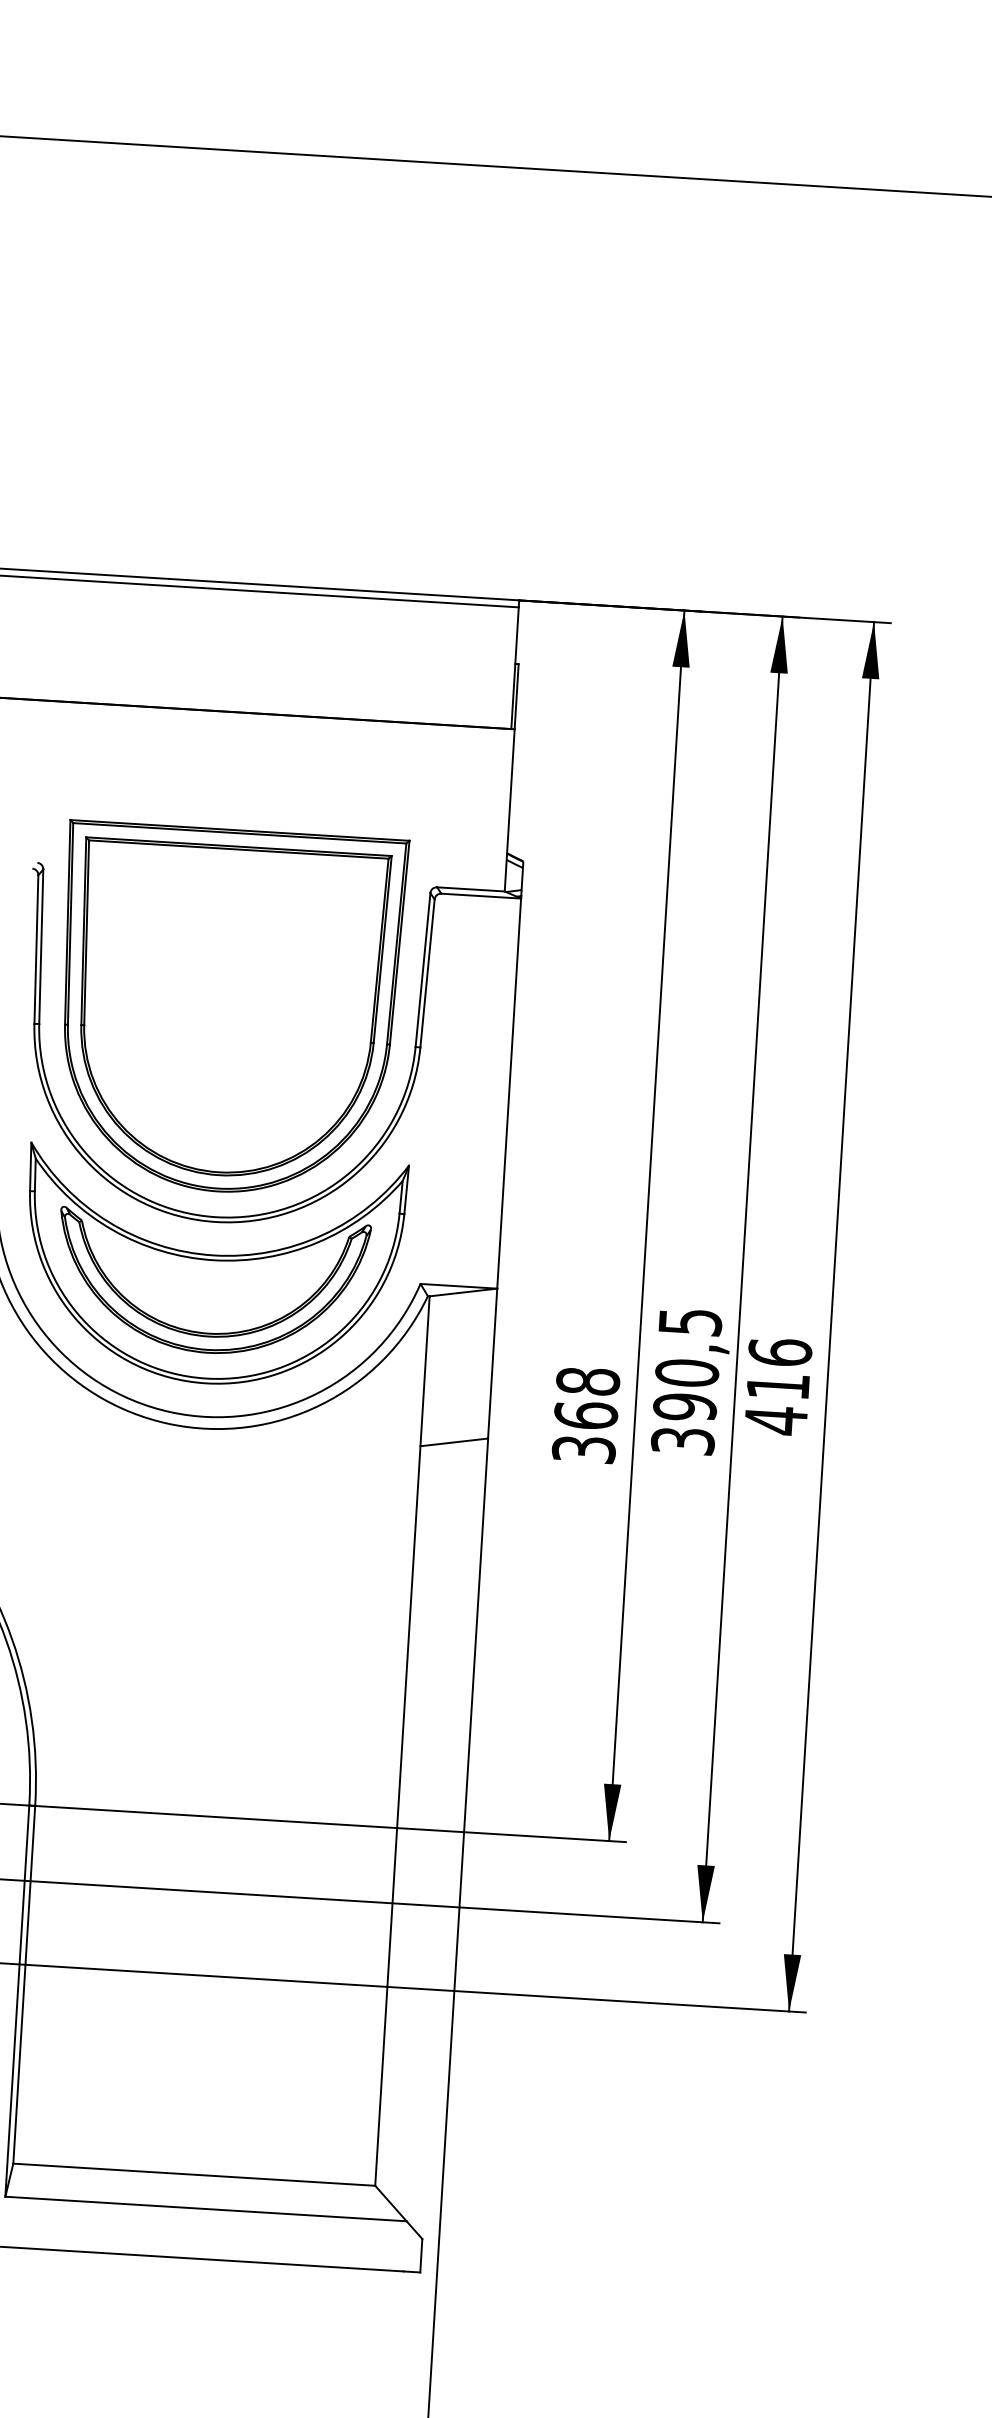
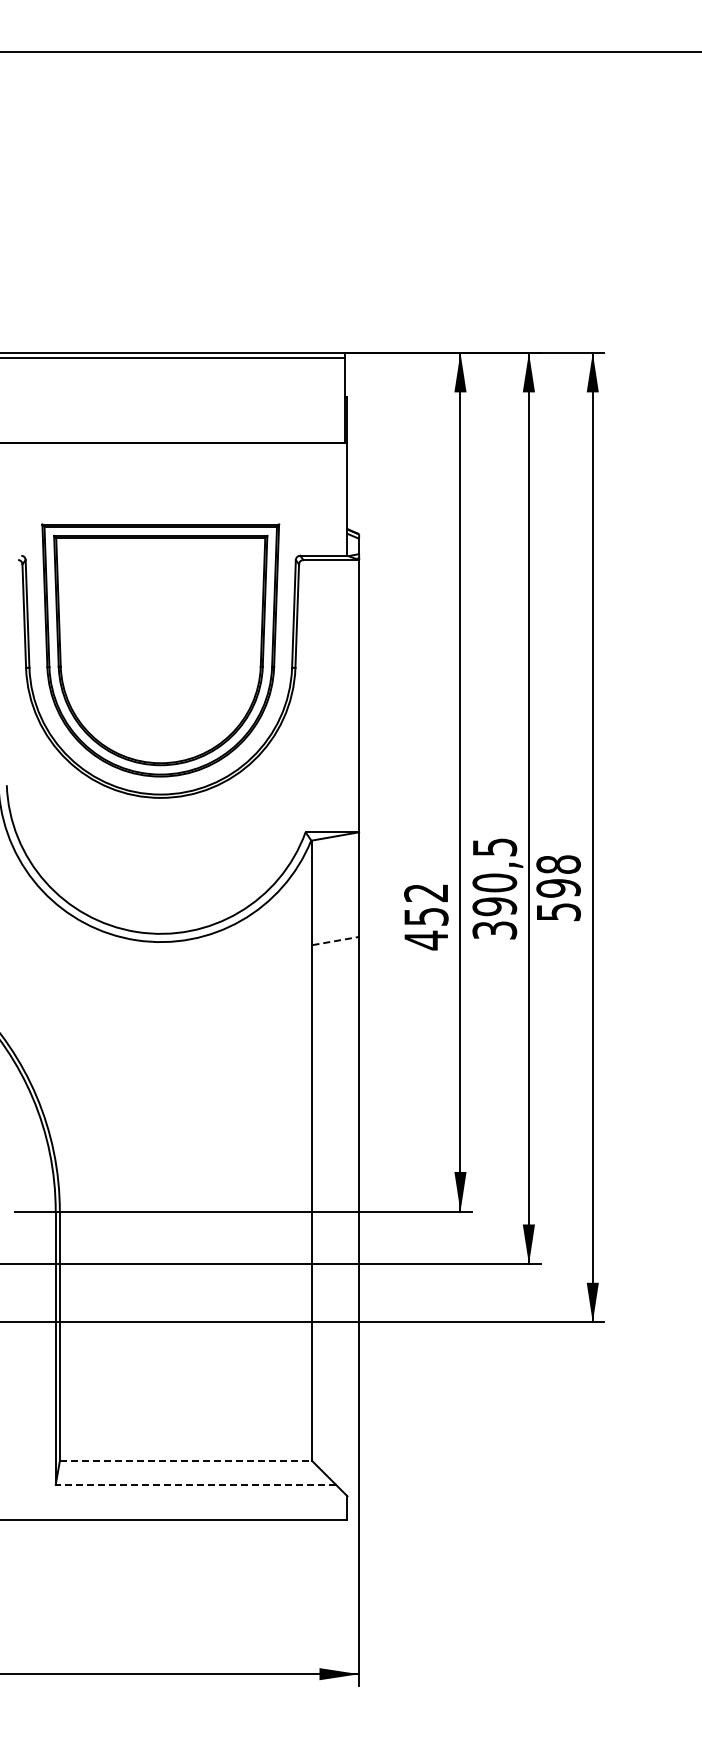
part: (212, 1268) -> (160, 830), removed
text: (777, 1386) -> (558, 888), 416 -> 598
text: (586, 1415) -> (426, 916), 368 -> 452
line: (453, 1443) -> (335, 941), solid -> dashed
line: (194, 2175) -> (186, 1461), solid -> dashed
line: (205, 2208) -> (195, 1484), solid -> dashed

